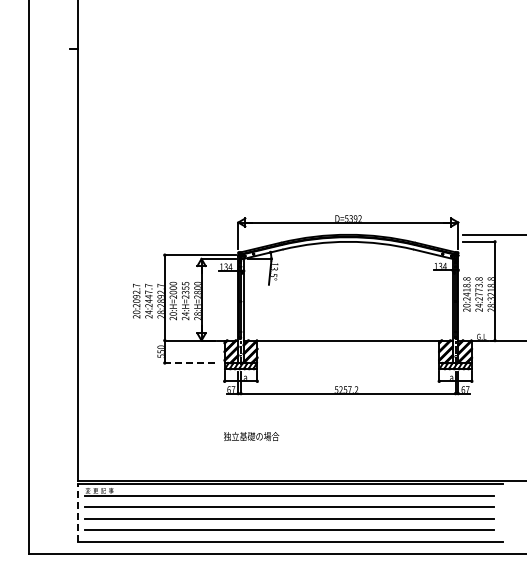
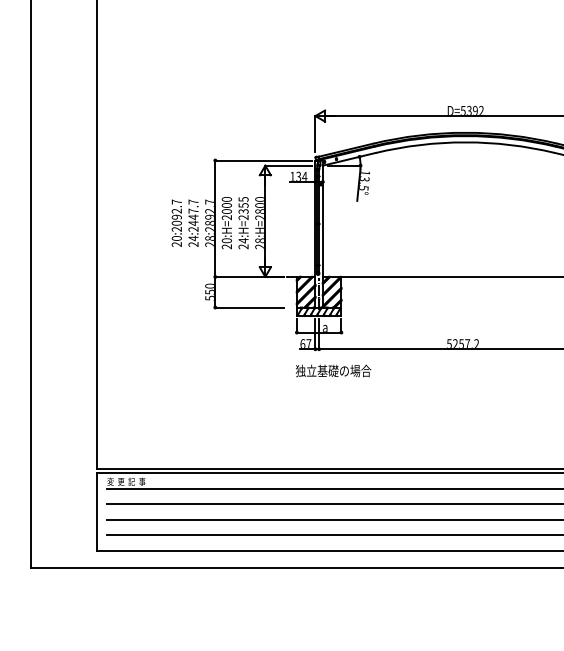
line: (189, 362) -> (248, 306), dashed -> solid
text: (251, 436) -> (333, 370), moved
line: (78, 512) -> (97, 511), dashed -> solid

